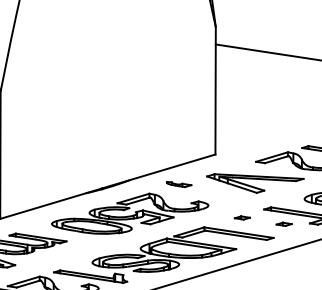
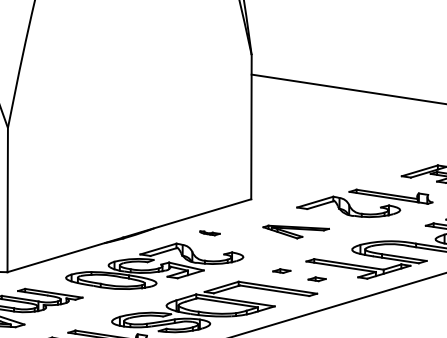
part: (254, 183) -> (295, 231), size x0.6
part: (178, 184) -> (209, 233), size x0.7
part: (283, 224) -> (316, 279), moved

